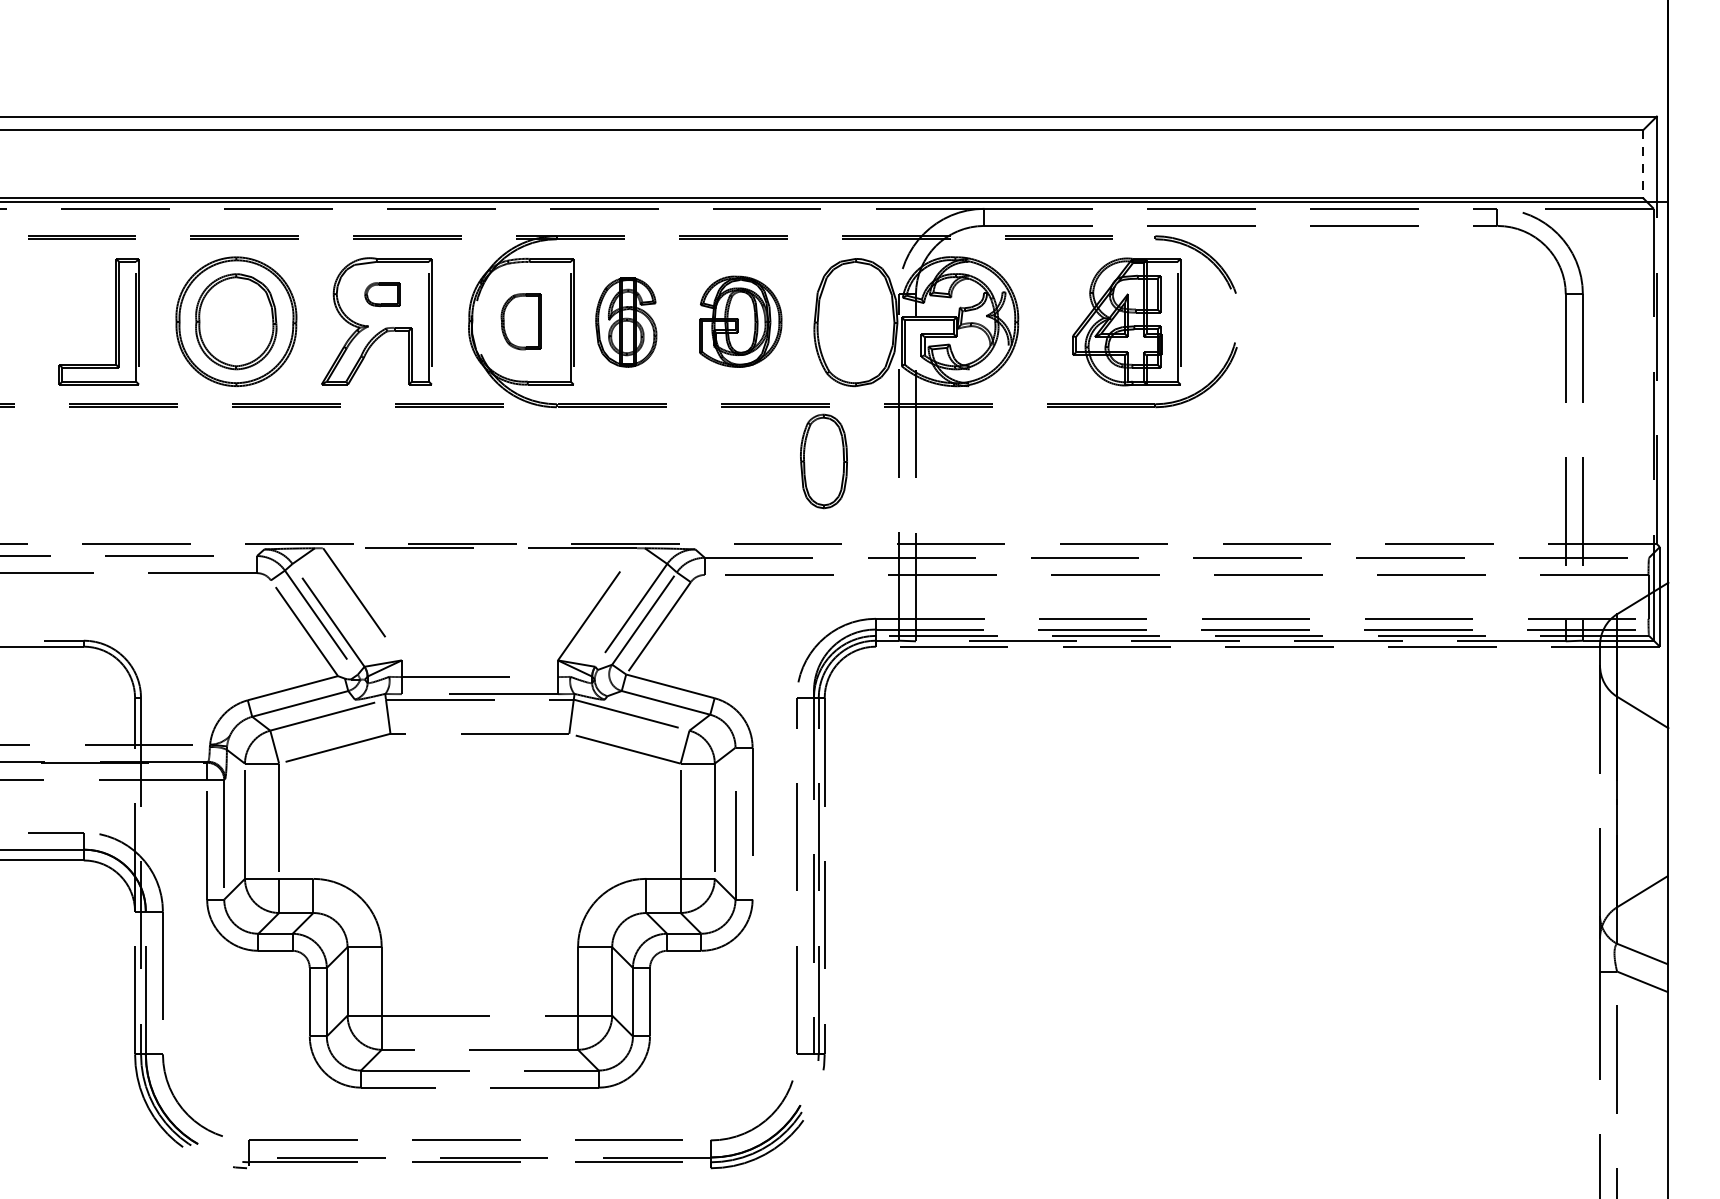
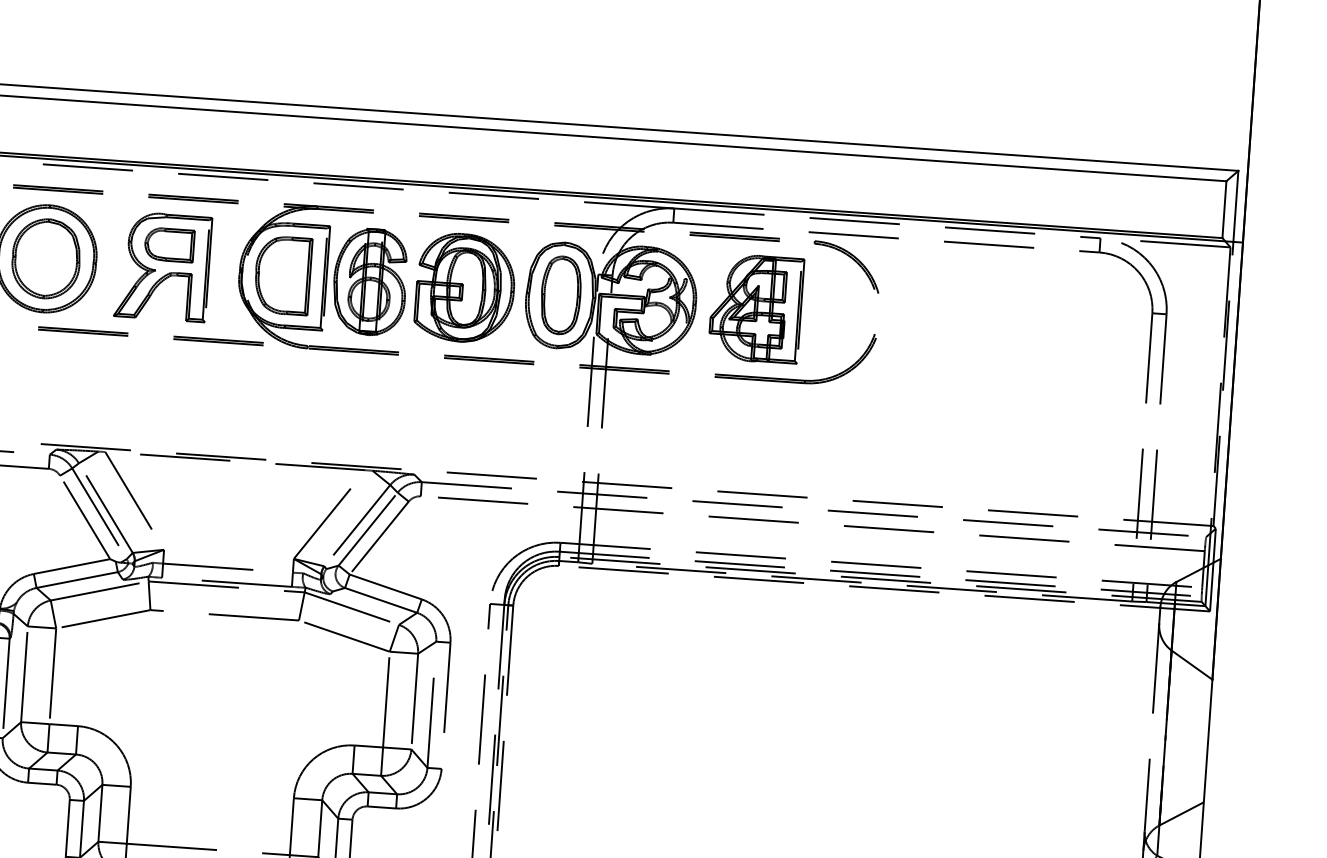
line: (1643, 164) -> (1224, 209), dashed -> solid
part: (382, 294) -> (169, 244), size x1.67
part: (520, 321) -> (282, 275), size x1.67
part: (740, 321) -> (465, 287), size x1.43
part: (1126, 321) -> (755, 308), moved
part: (626, 322) -> (370, 282), size x1.43
part: (823, 461) -> (560, 295), moved

